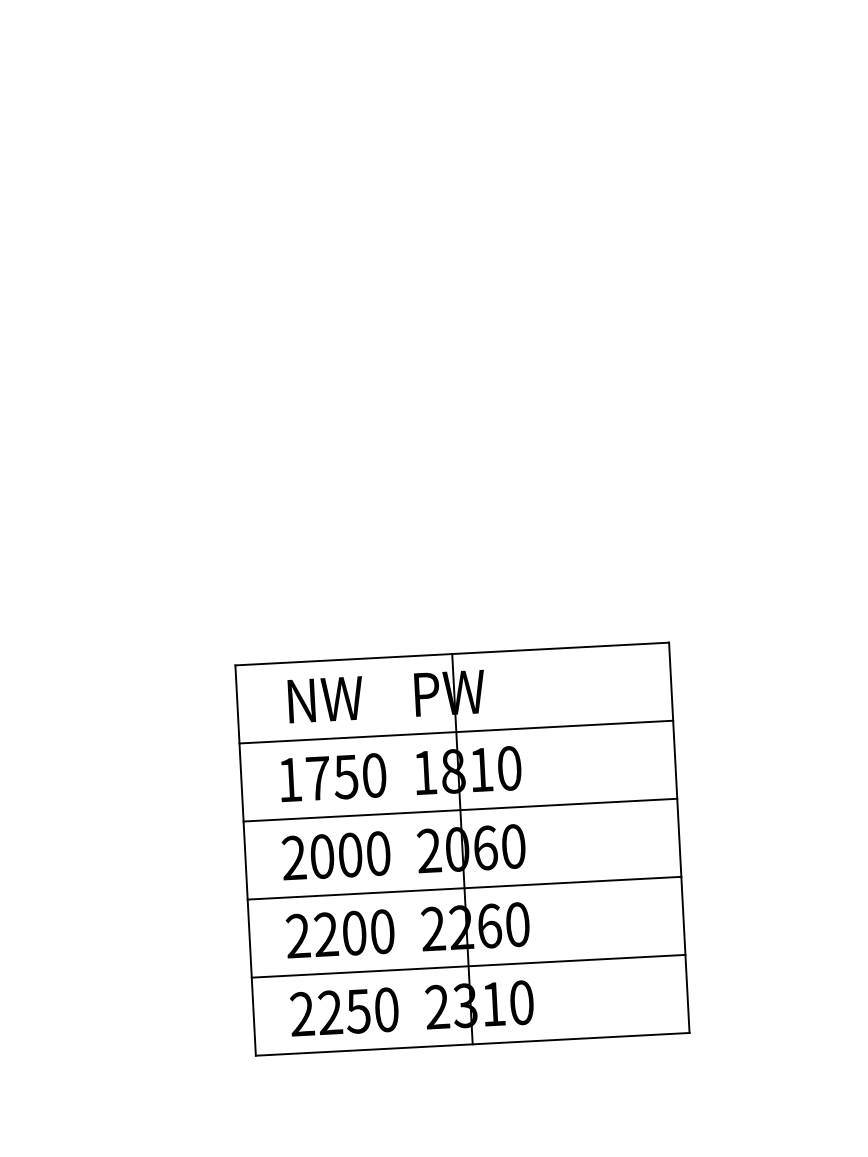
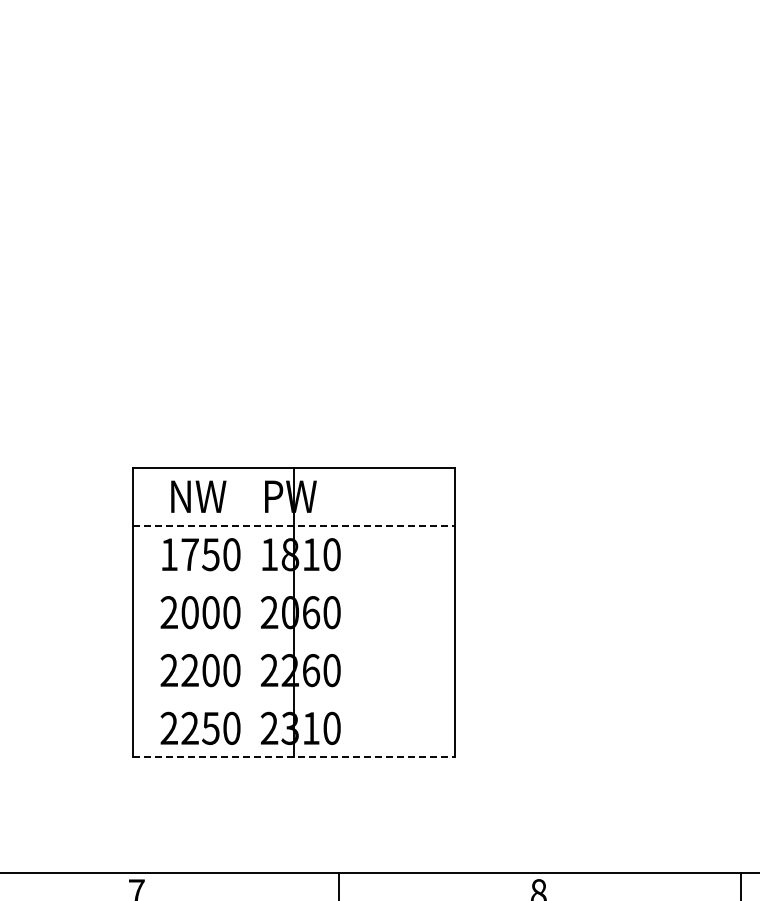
line: (456, 731) -> (294, 525), solid -> dashed
line: (459, 810) -> (293, 583), removed
line: (463, 888) -> (293, 641), removed
line: (467, 966) -> (293, 699), removed
line: (473, 1044) -> (294, 757), solid -> dashed

